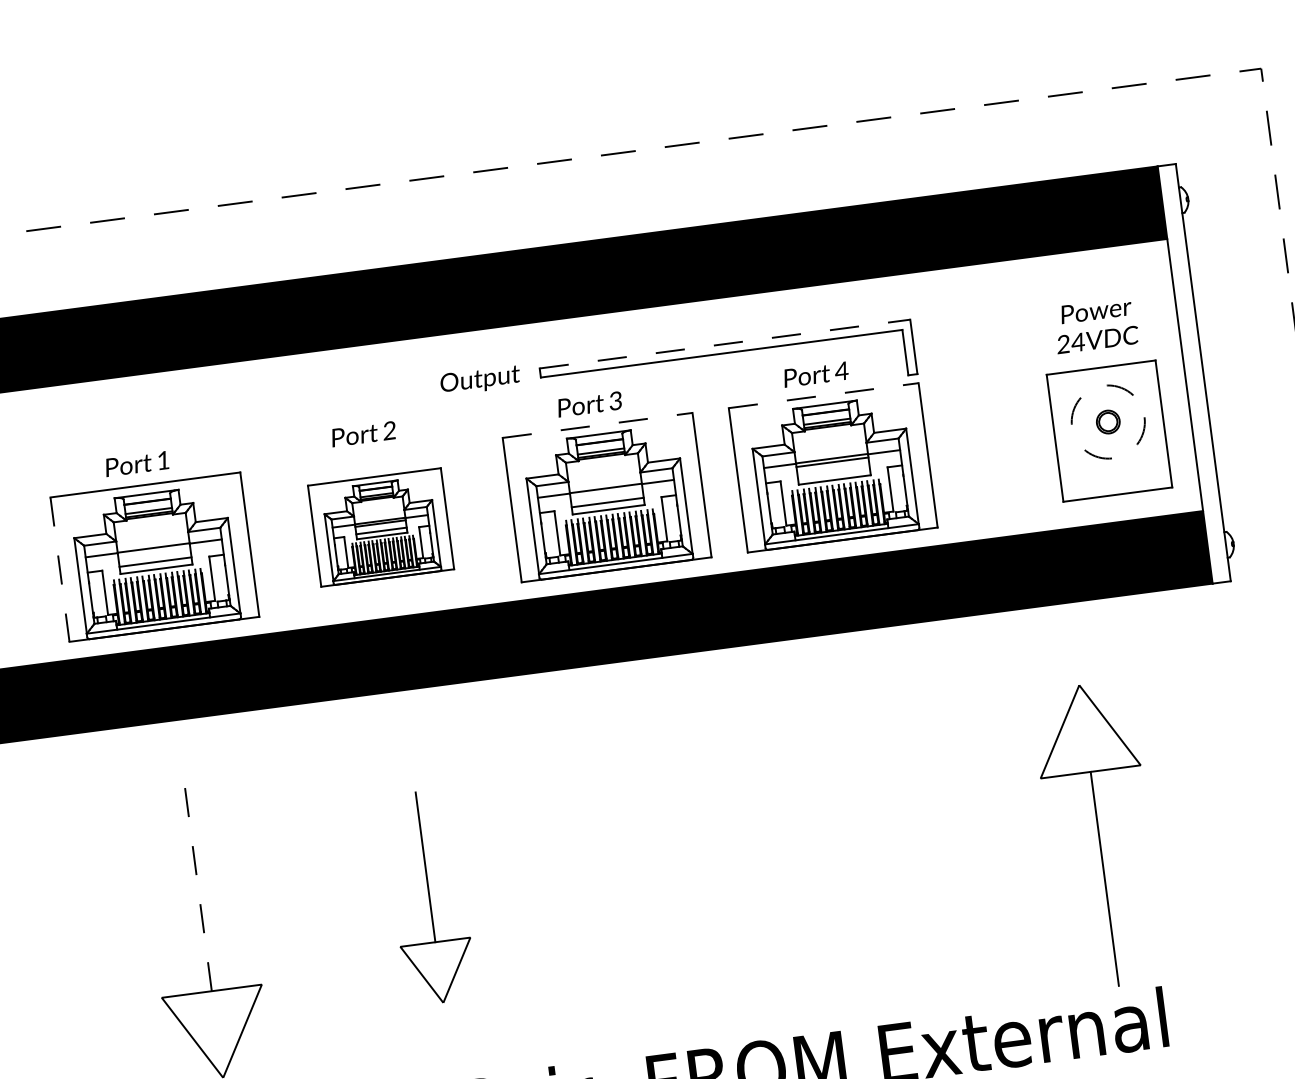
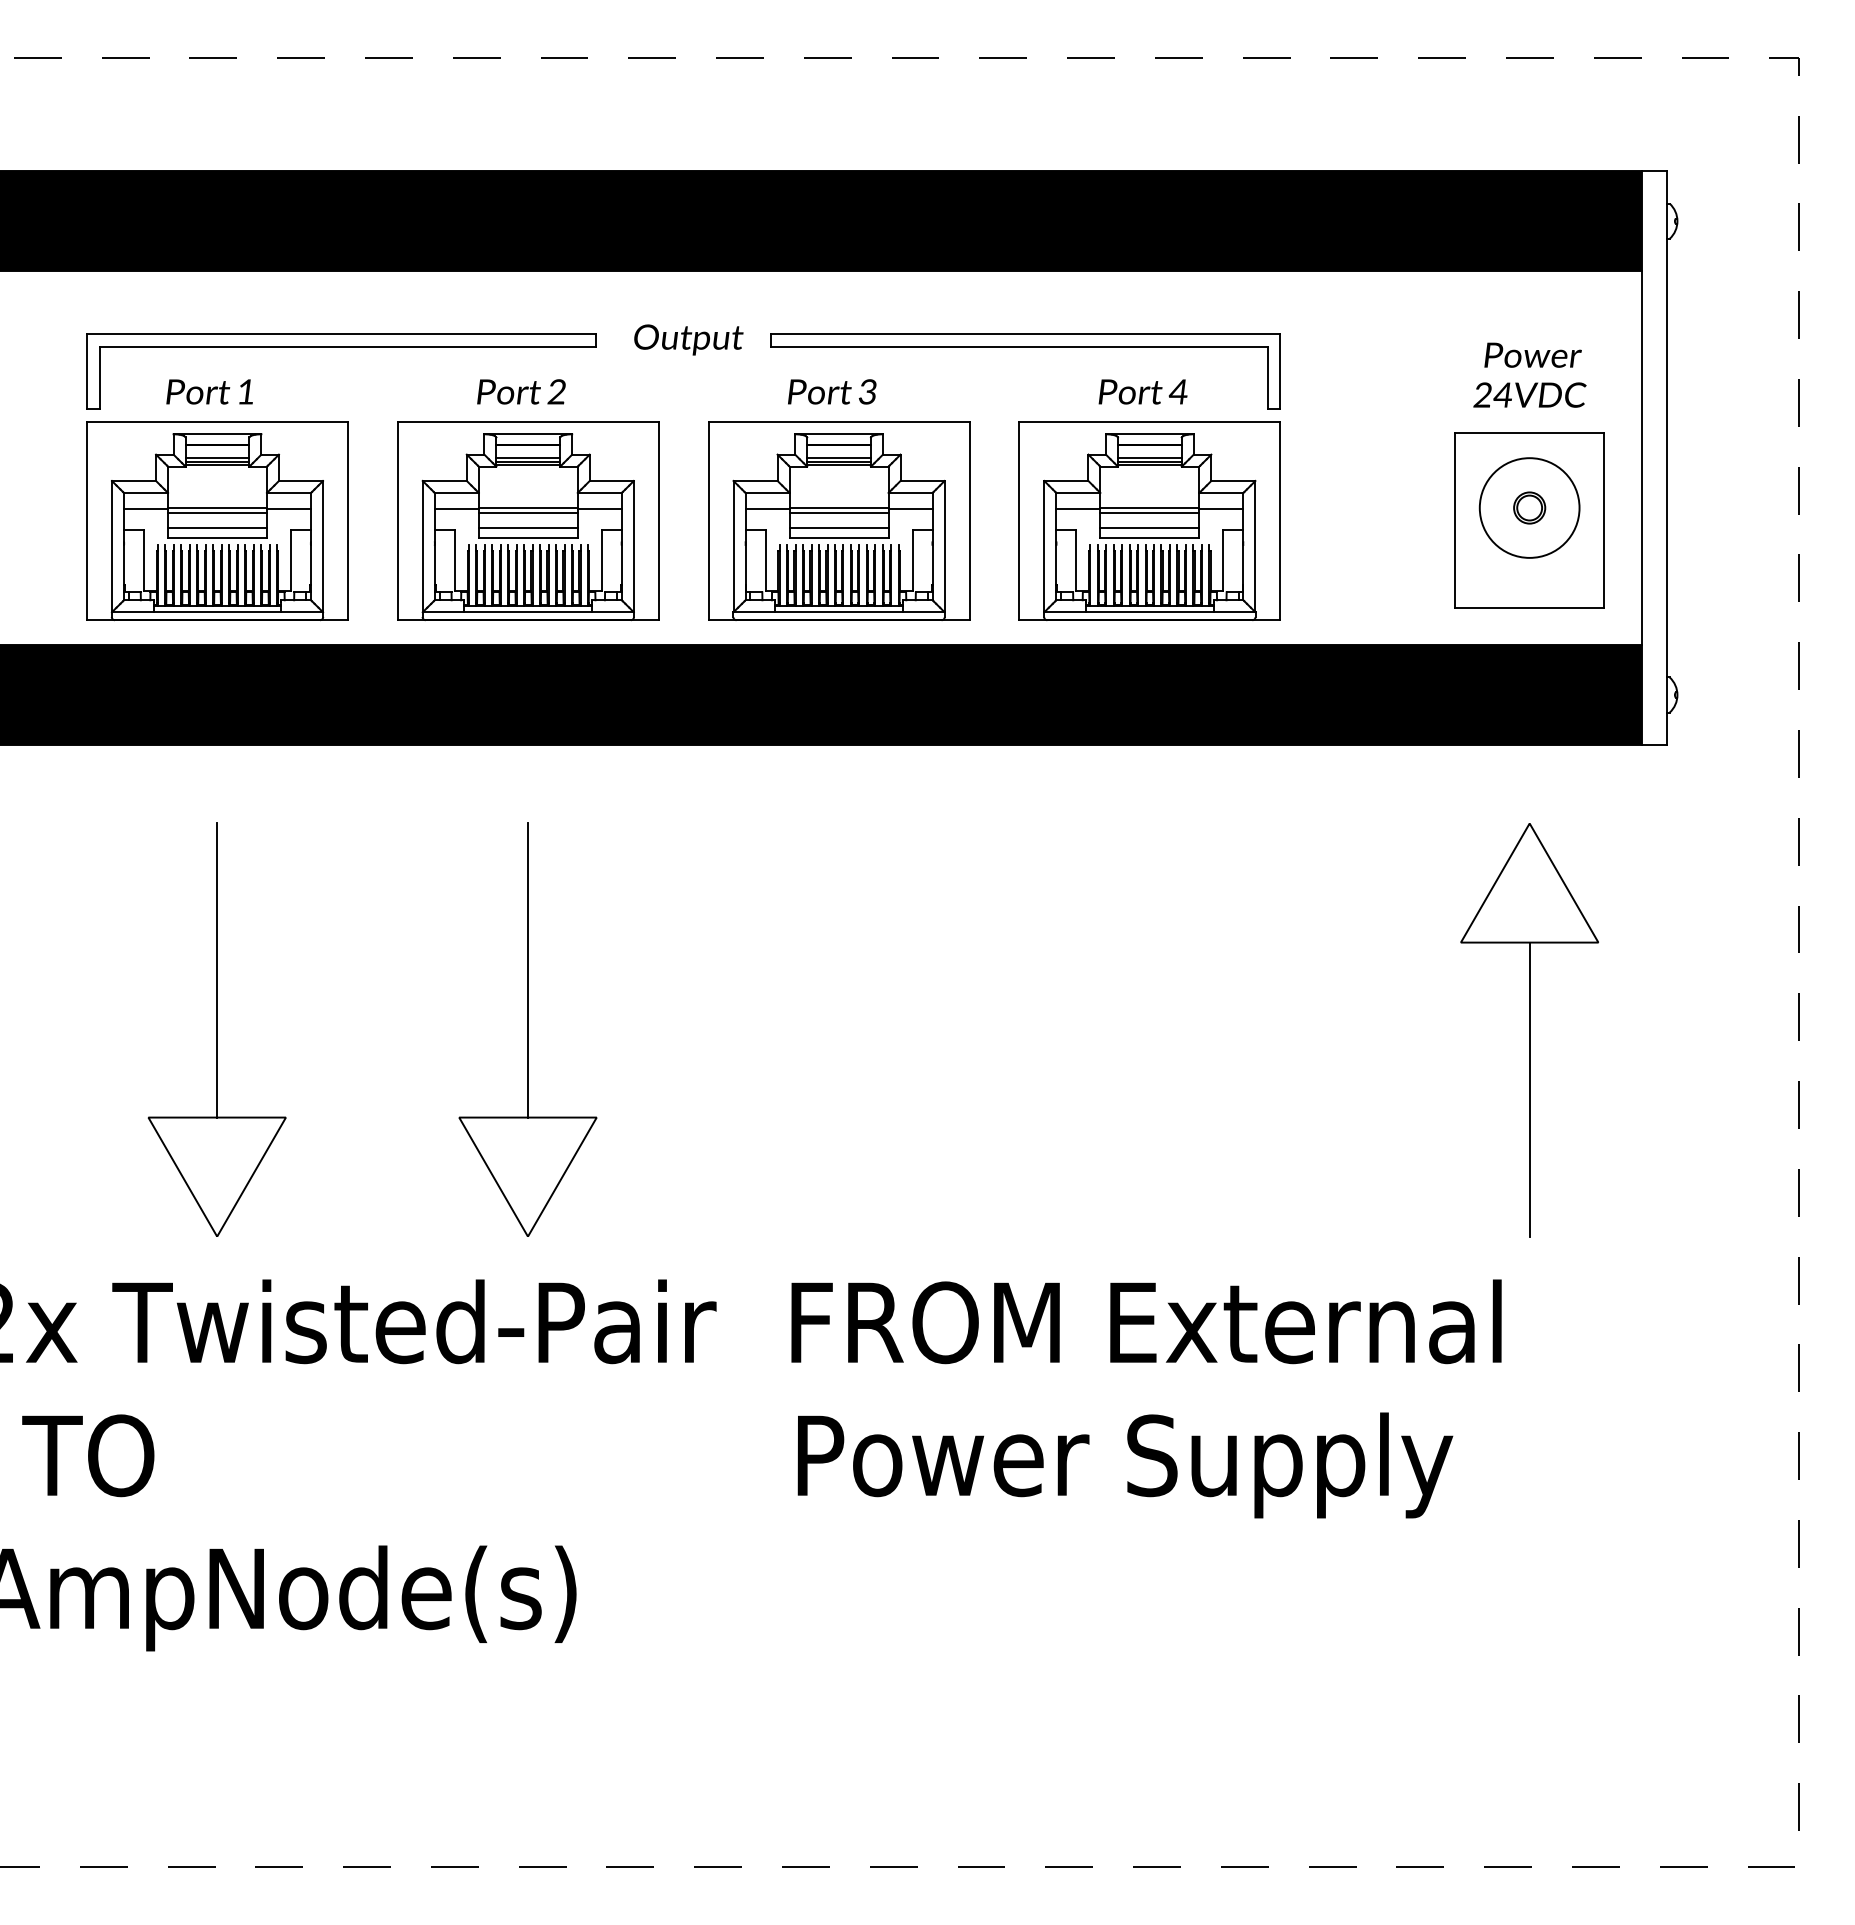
line: (724, 344) -> (1025, 334), dashed -> solid
line: (824, 395) -> (1150, 421), dashed -> solid
part: (228, 419) -> (341, 347), added
circle: (1108, 421) -> (1529, 507), dashed -> solid
line: (597, 425) -> (839, 421), dashed -> solid
line: (833, 472) -> (1149, 527), added
line: (605, 492) -> (838, 513), added
part: (381, 527) -> (528, 521), size x1.43
line: (154, 551) -> (217, 513), added
line: (60, 569) -> (87, 521), dashed -> solid
part: (1099, 835) -> (1529, 1030), moved
line: (197, 884) -> (217, 970), dashed -> solid
part: (429, 897) -> (527, 1029), size x1.43

